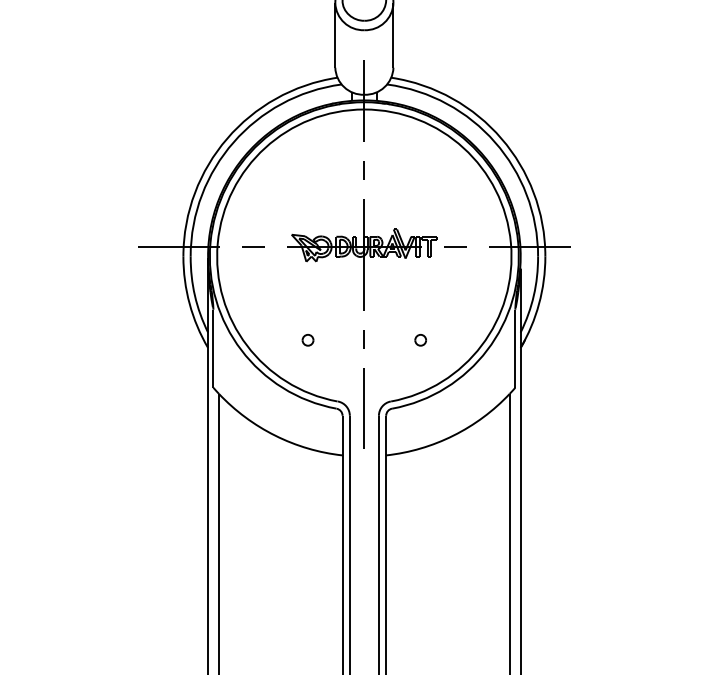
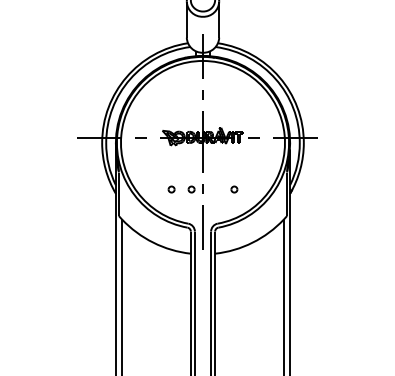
part: (343, 340) -> (191, 189), added

